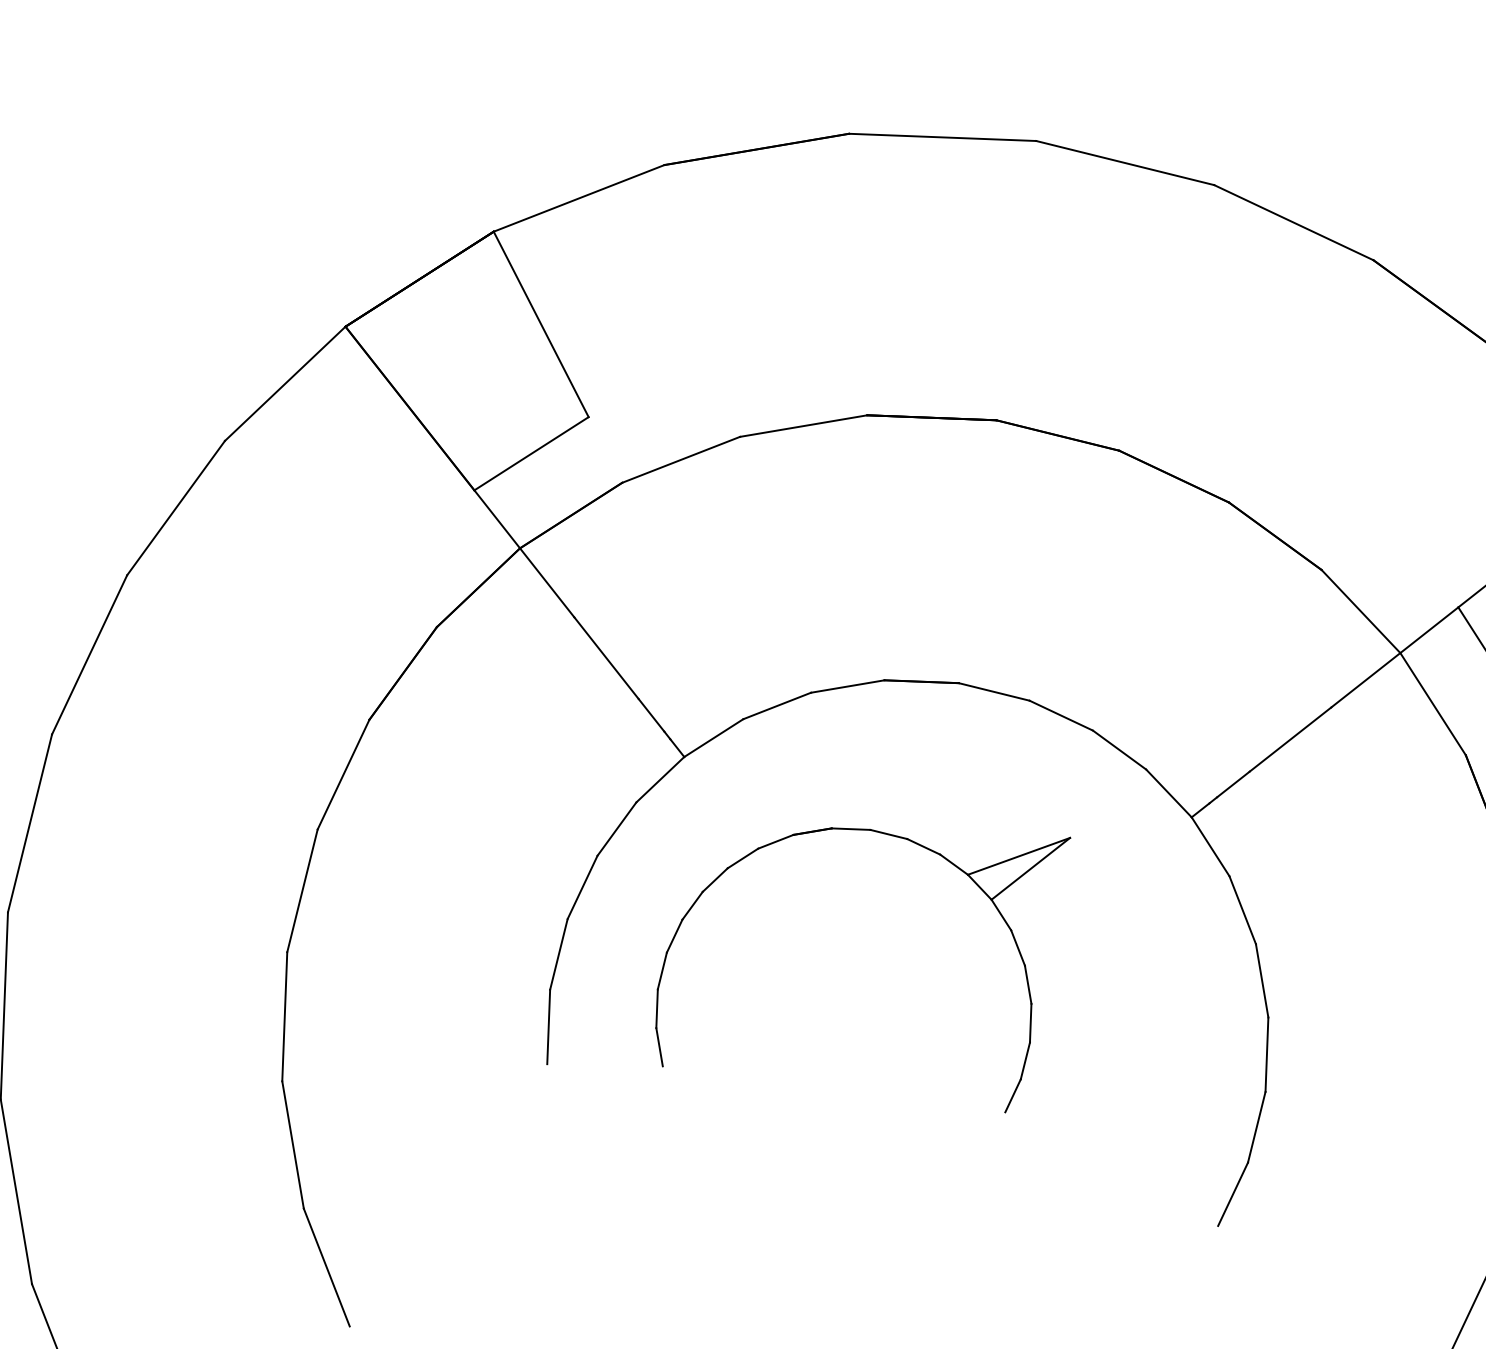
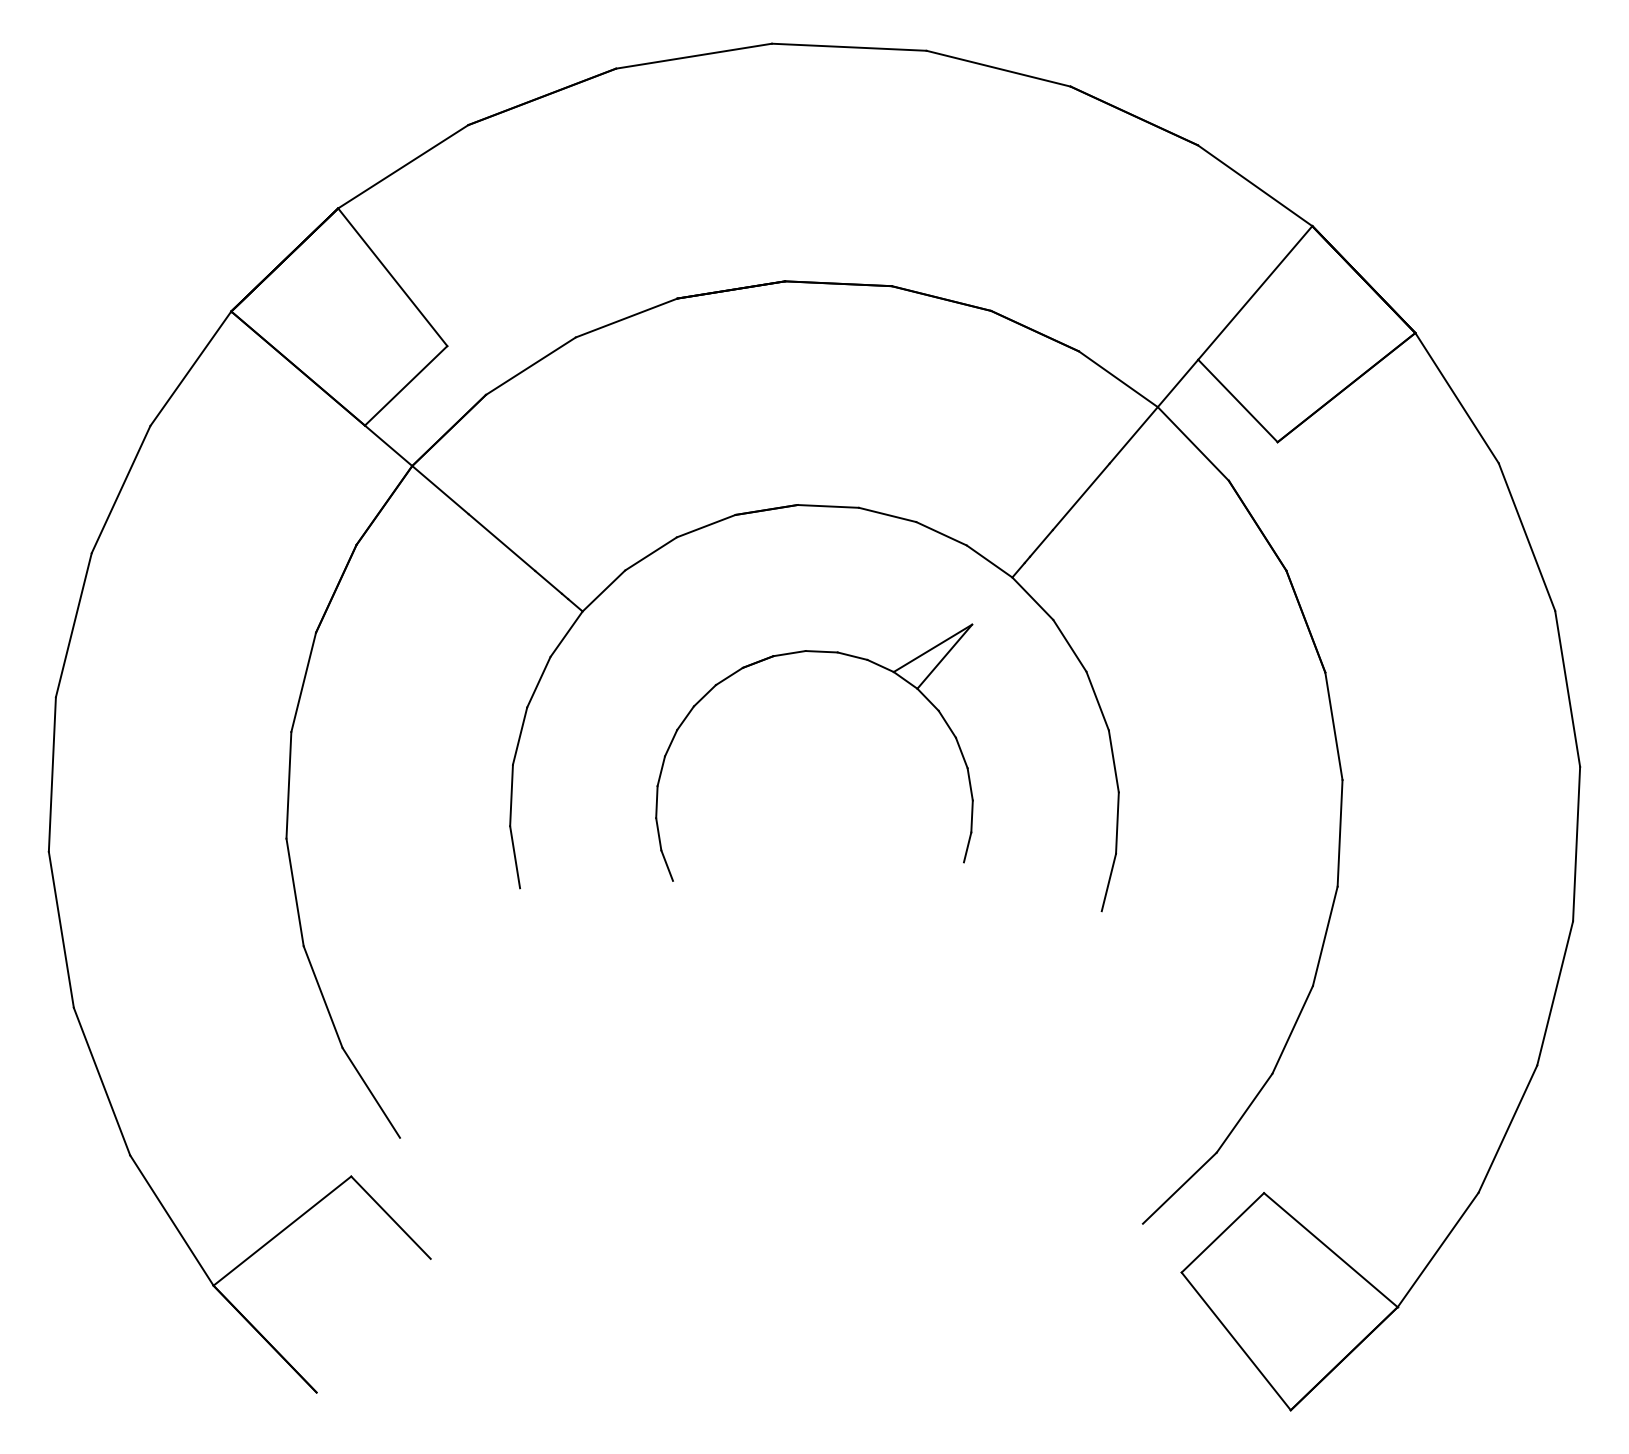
part: (880, 833) -> (814, 652), moved

